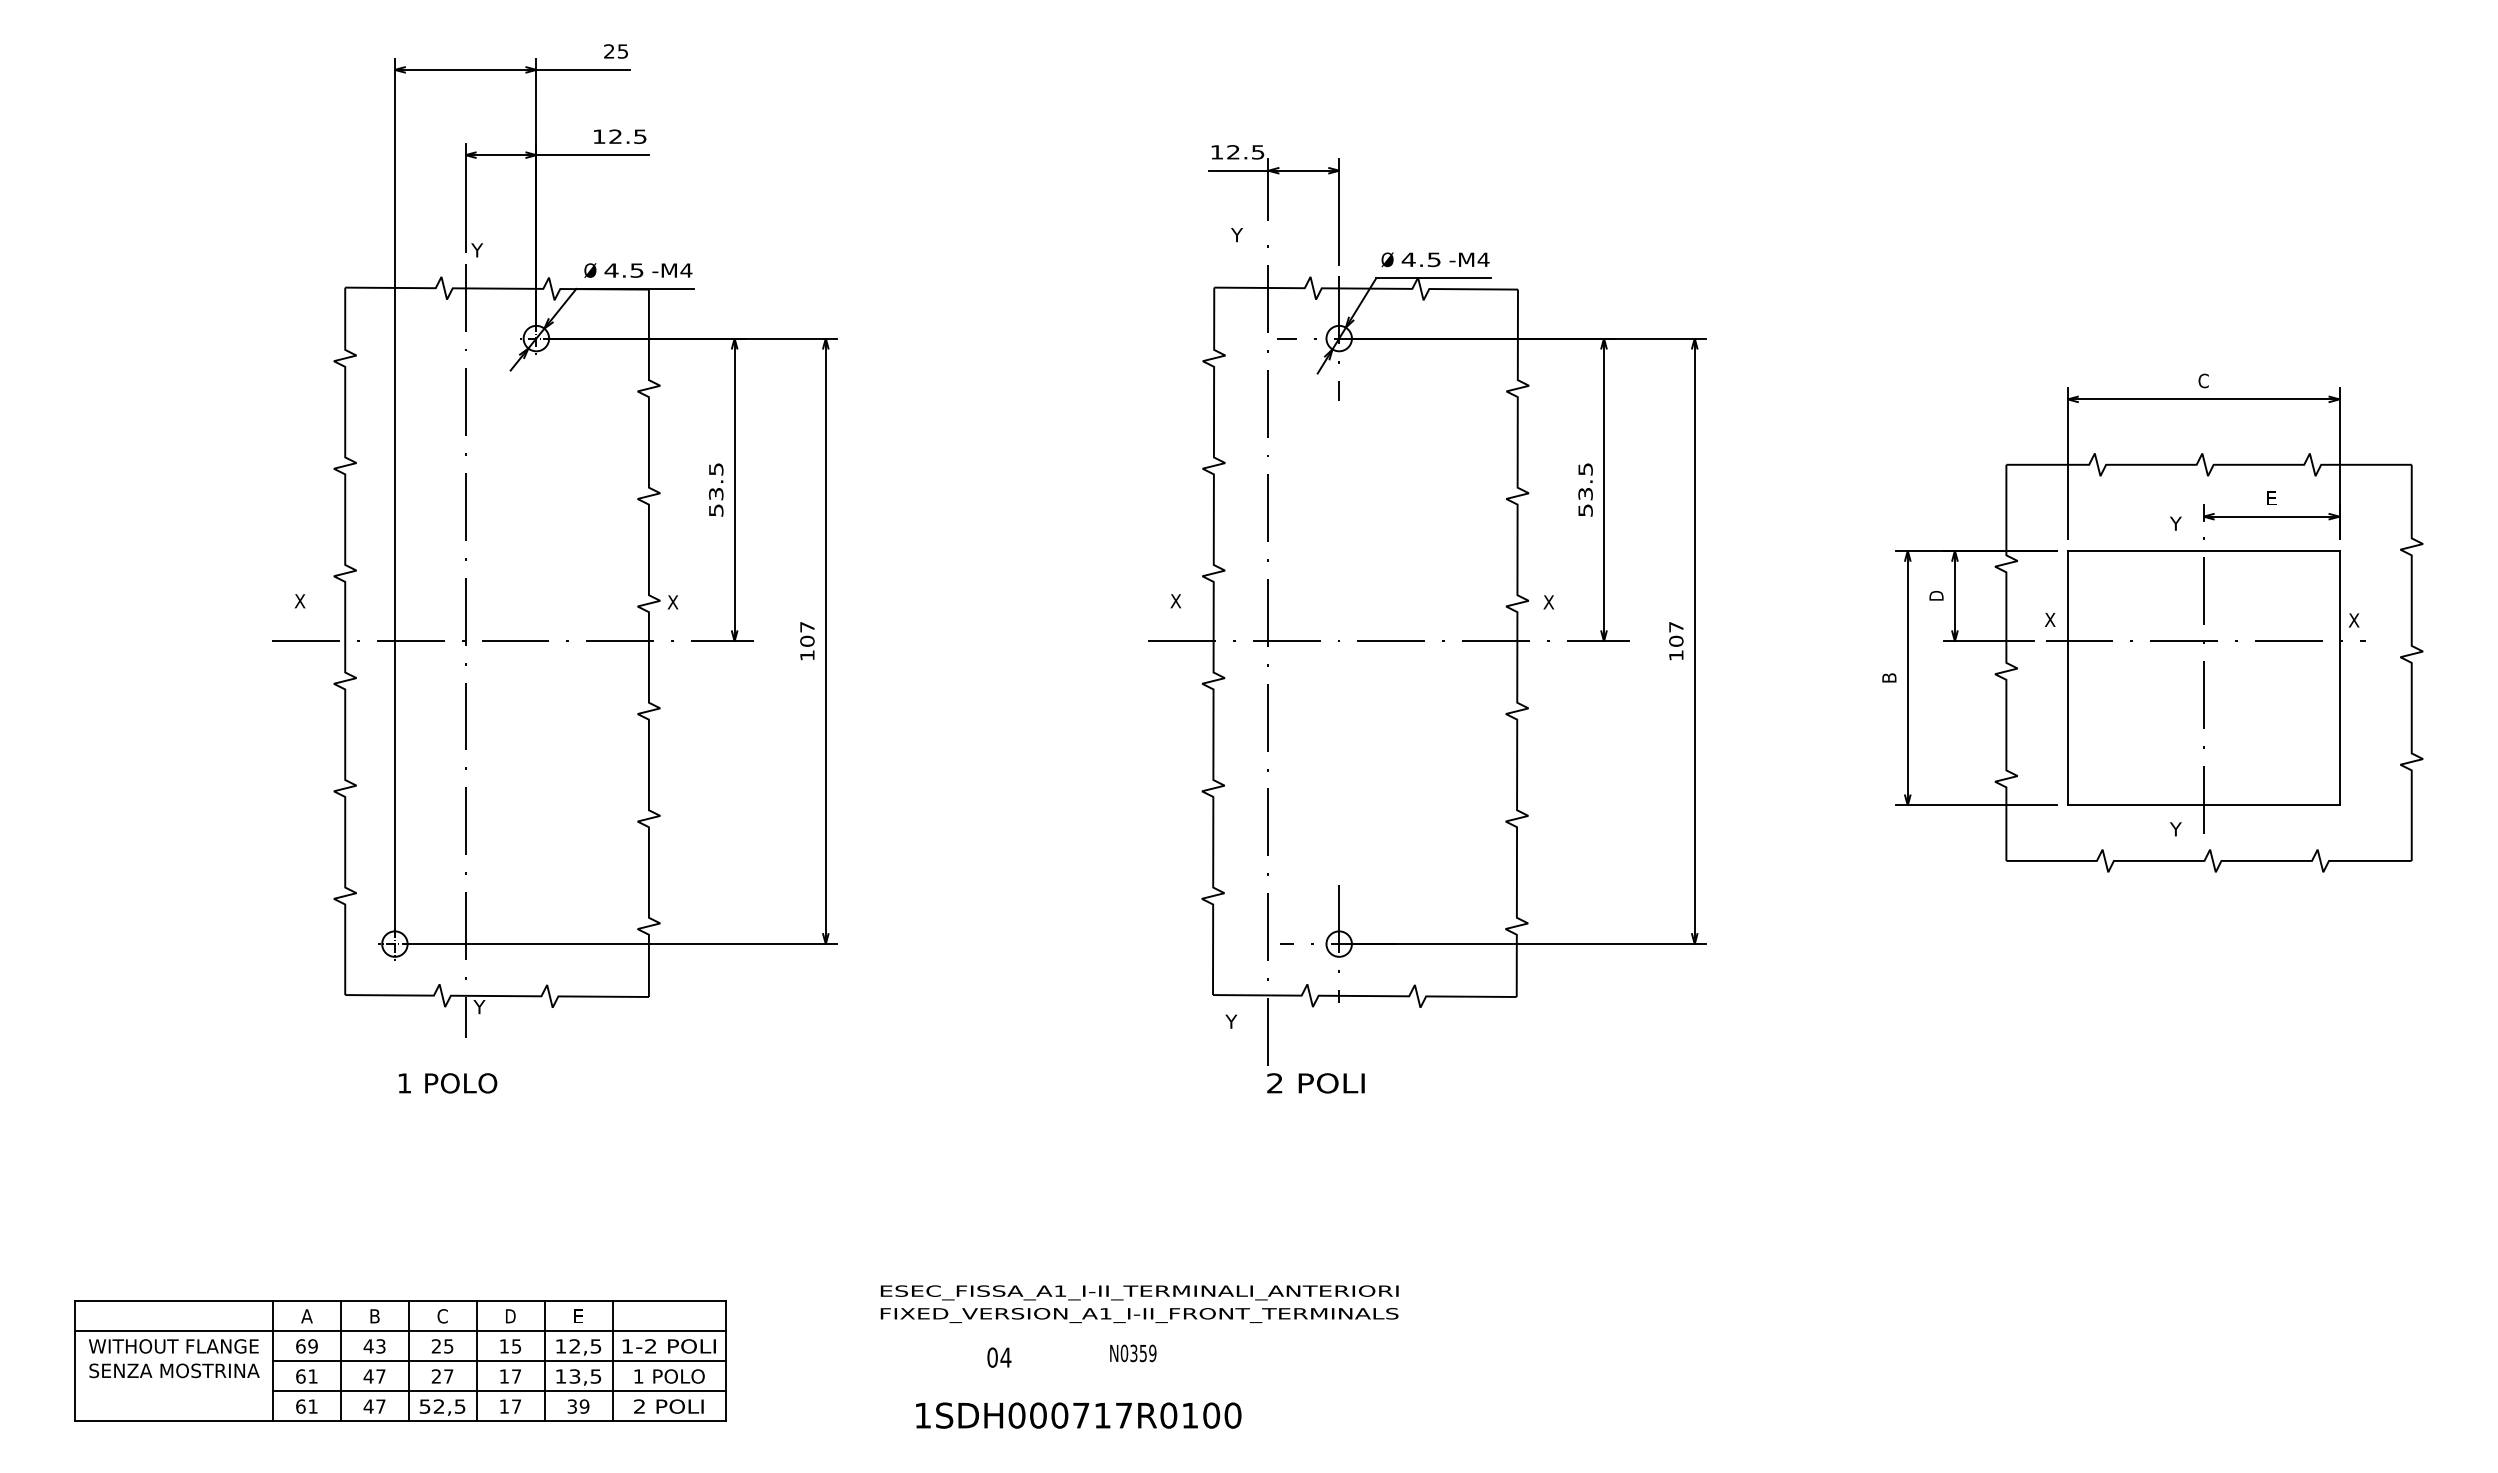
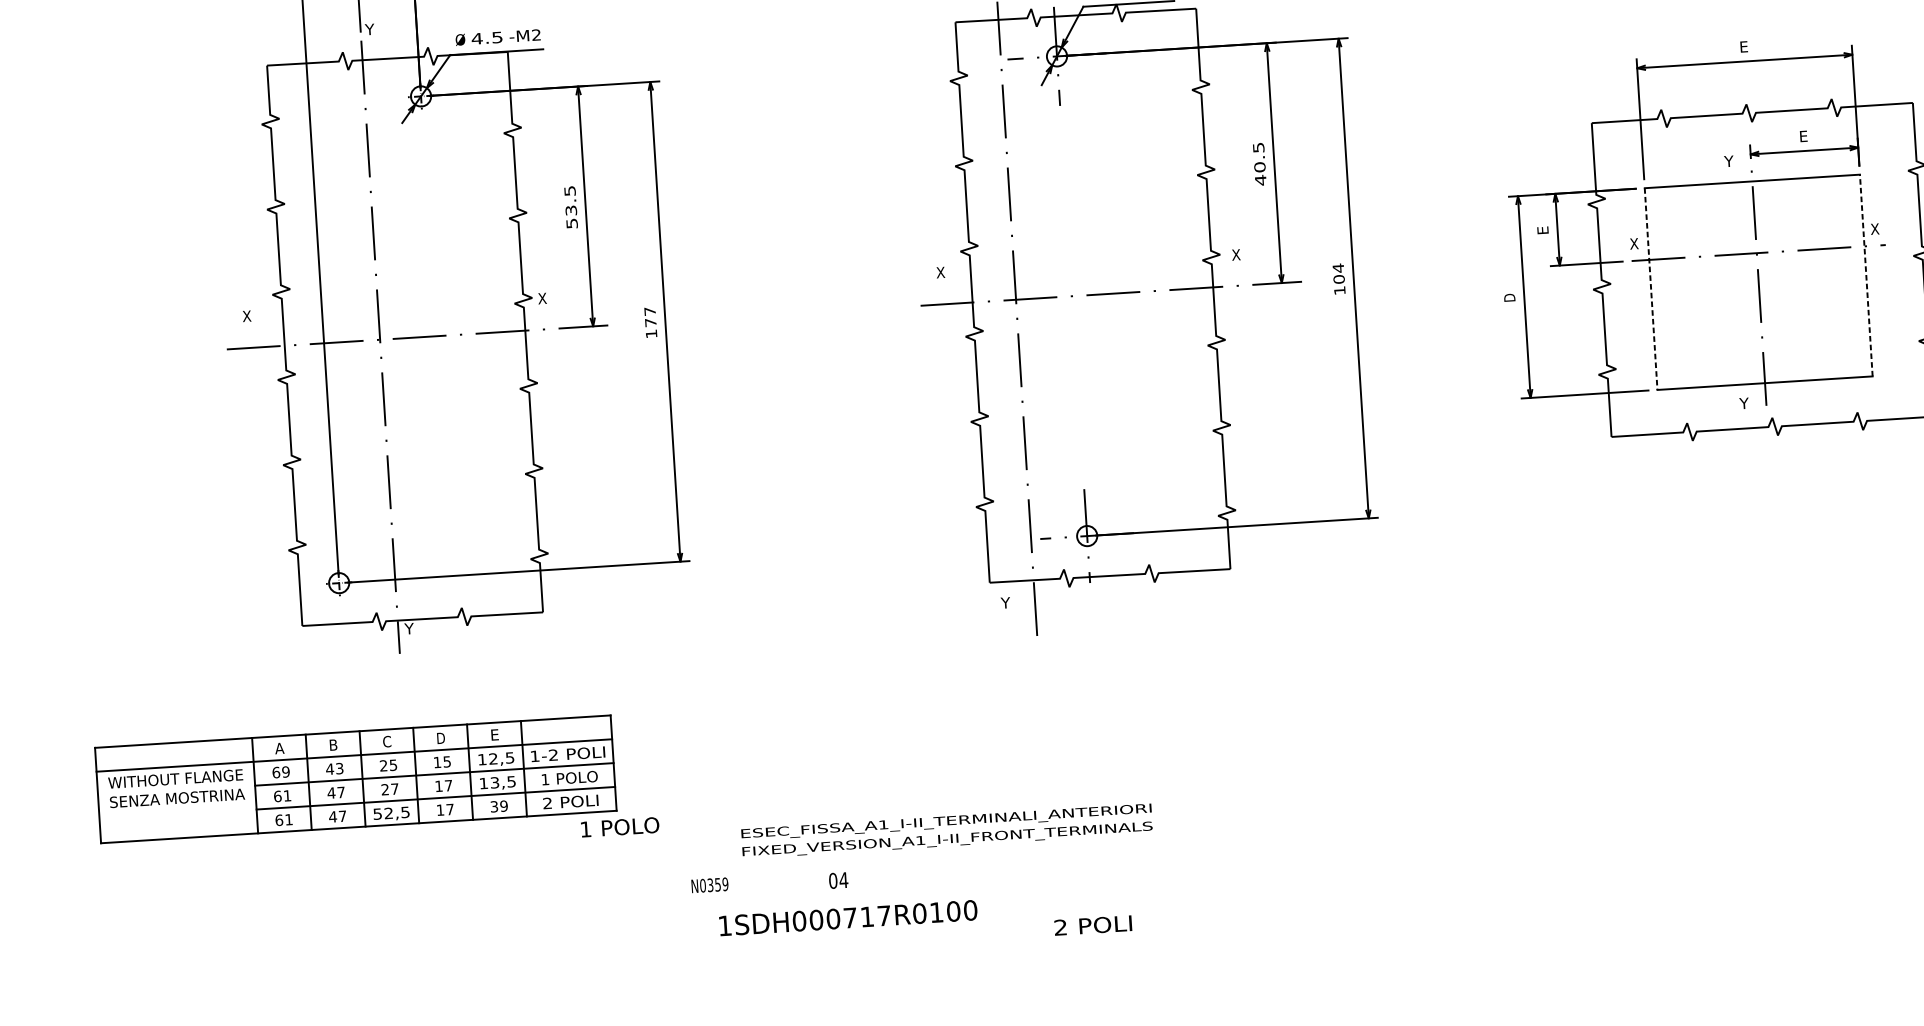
text: (686, 270) -> (536, 35), -M4 -> -M2
text: (2203, 380) -> (1743, 46), C -> E
text: (1585, 502) -> (1260, 173), 53.5 -> 40.5
text: (1936, 595) -> (1542, 230), D -> E
text: (1676, 627) -> (1338, 268), 107 -> 104
text: (807, 640) -> (650, 322), 107 -> 177
text: (1889, 677) -> (1509, 297), B -> D
line: (2339, 677) -> (1866, 275), solid -> dashed
line: (2067, 678) -> (1650, 289), solid -> dashed
text: (447, 1083) -> (619, 827), moved
text: (1315, 1083) -> (1092, 925), moved
text: (1133, 1353) -> (710, 885), moved
part: (400, 1360) -> (355, 778), moved
text: (1078, 1415) -> (848, 918), moved

